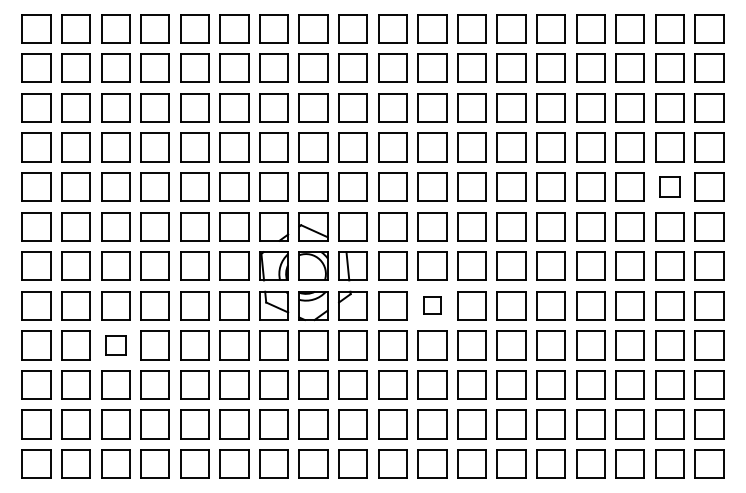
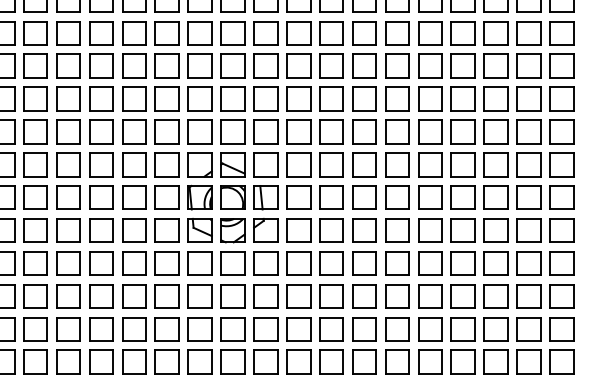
part: (669, 186) -> (528, 131), size x1.43
part: (432, 305) -> (331, 230), size x1.67
part: (115, 345) -> (68, 263), size x1.43

